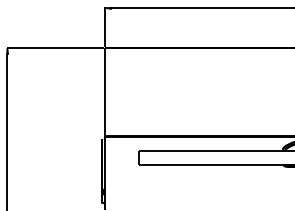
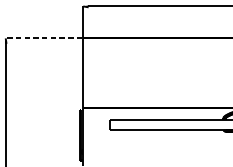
line: (55, 48) -> (43, 38), solid -> dashed

